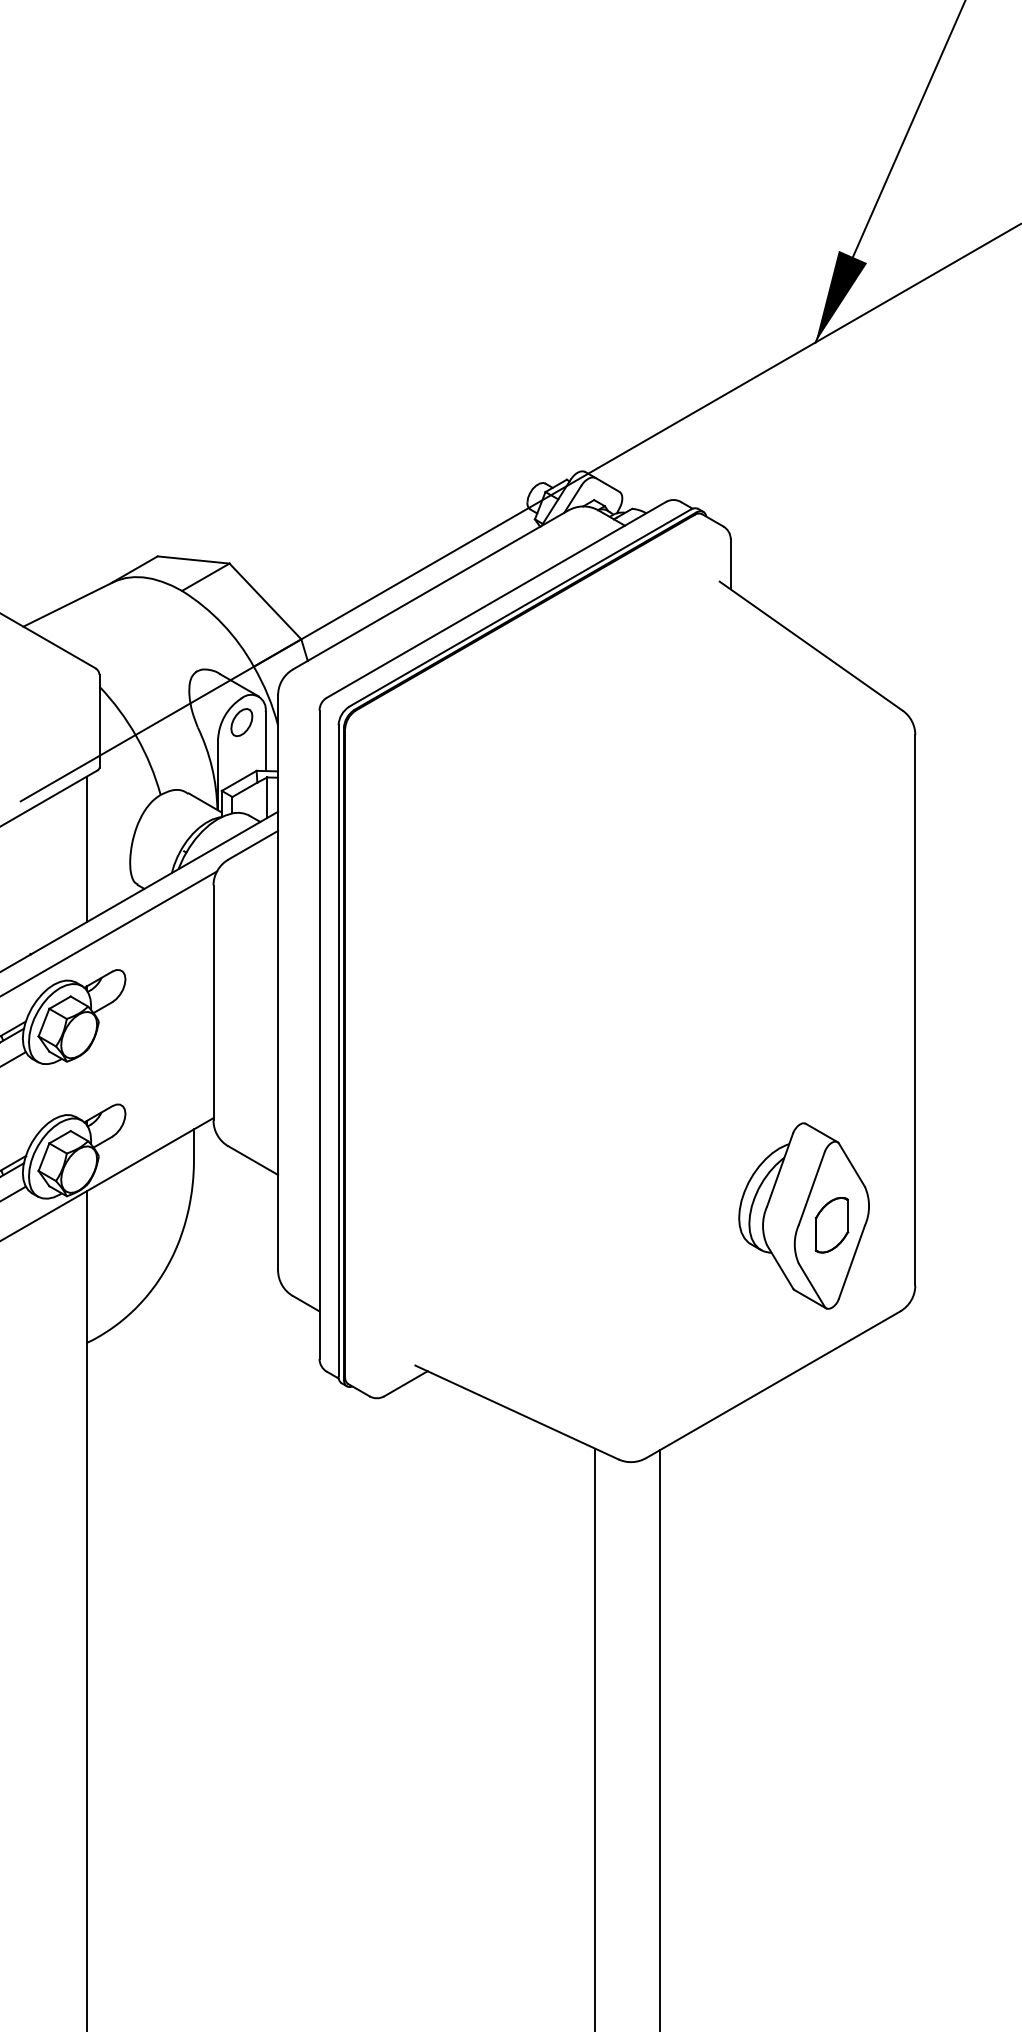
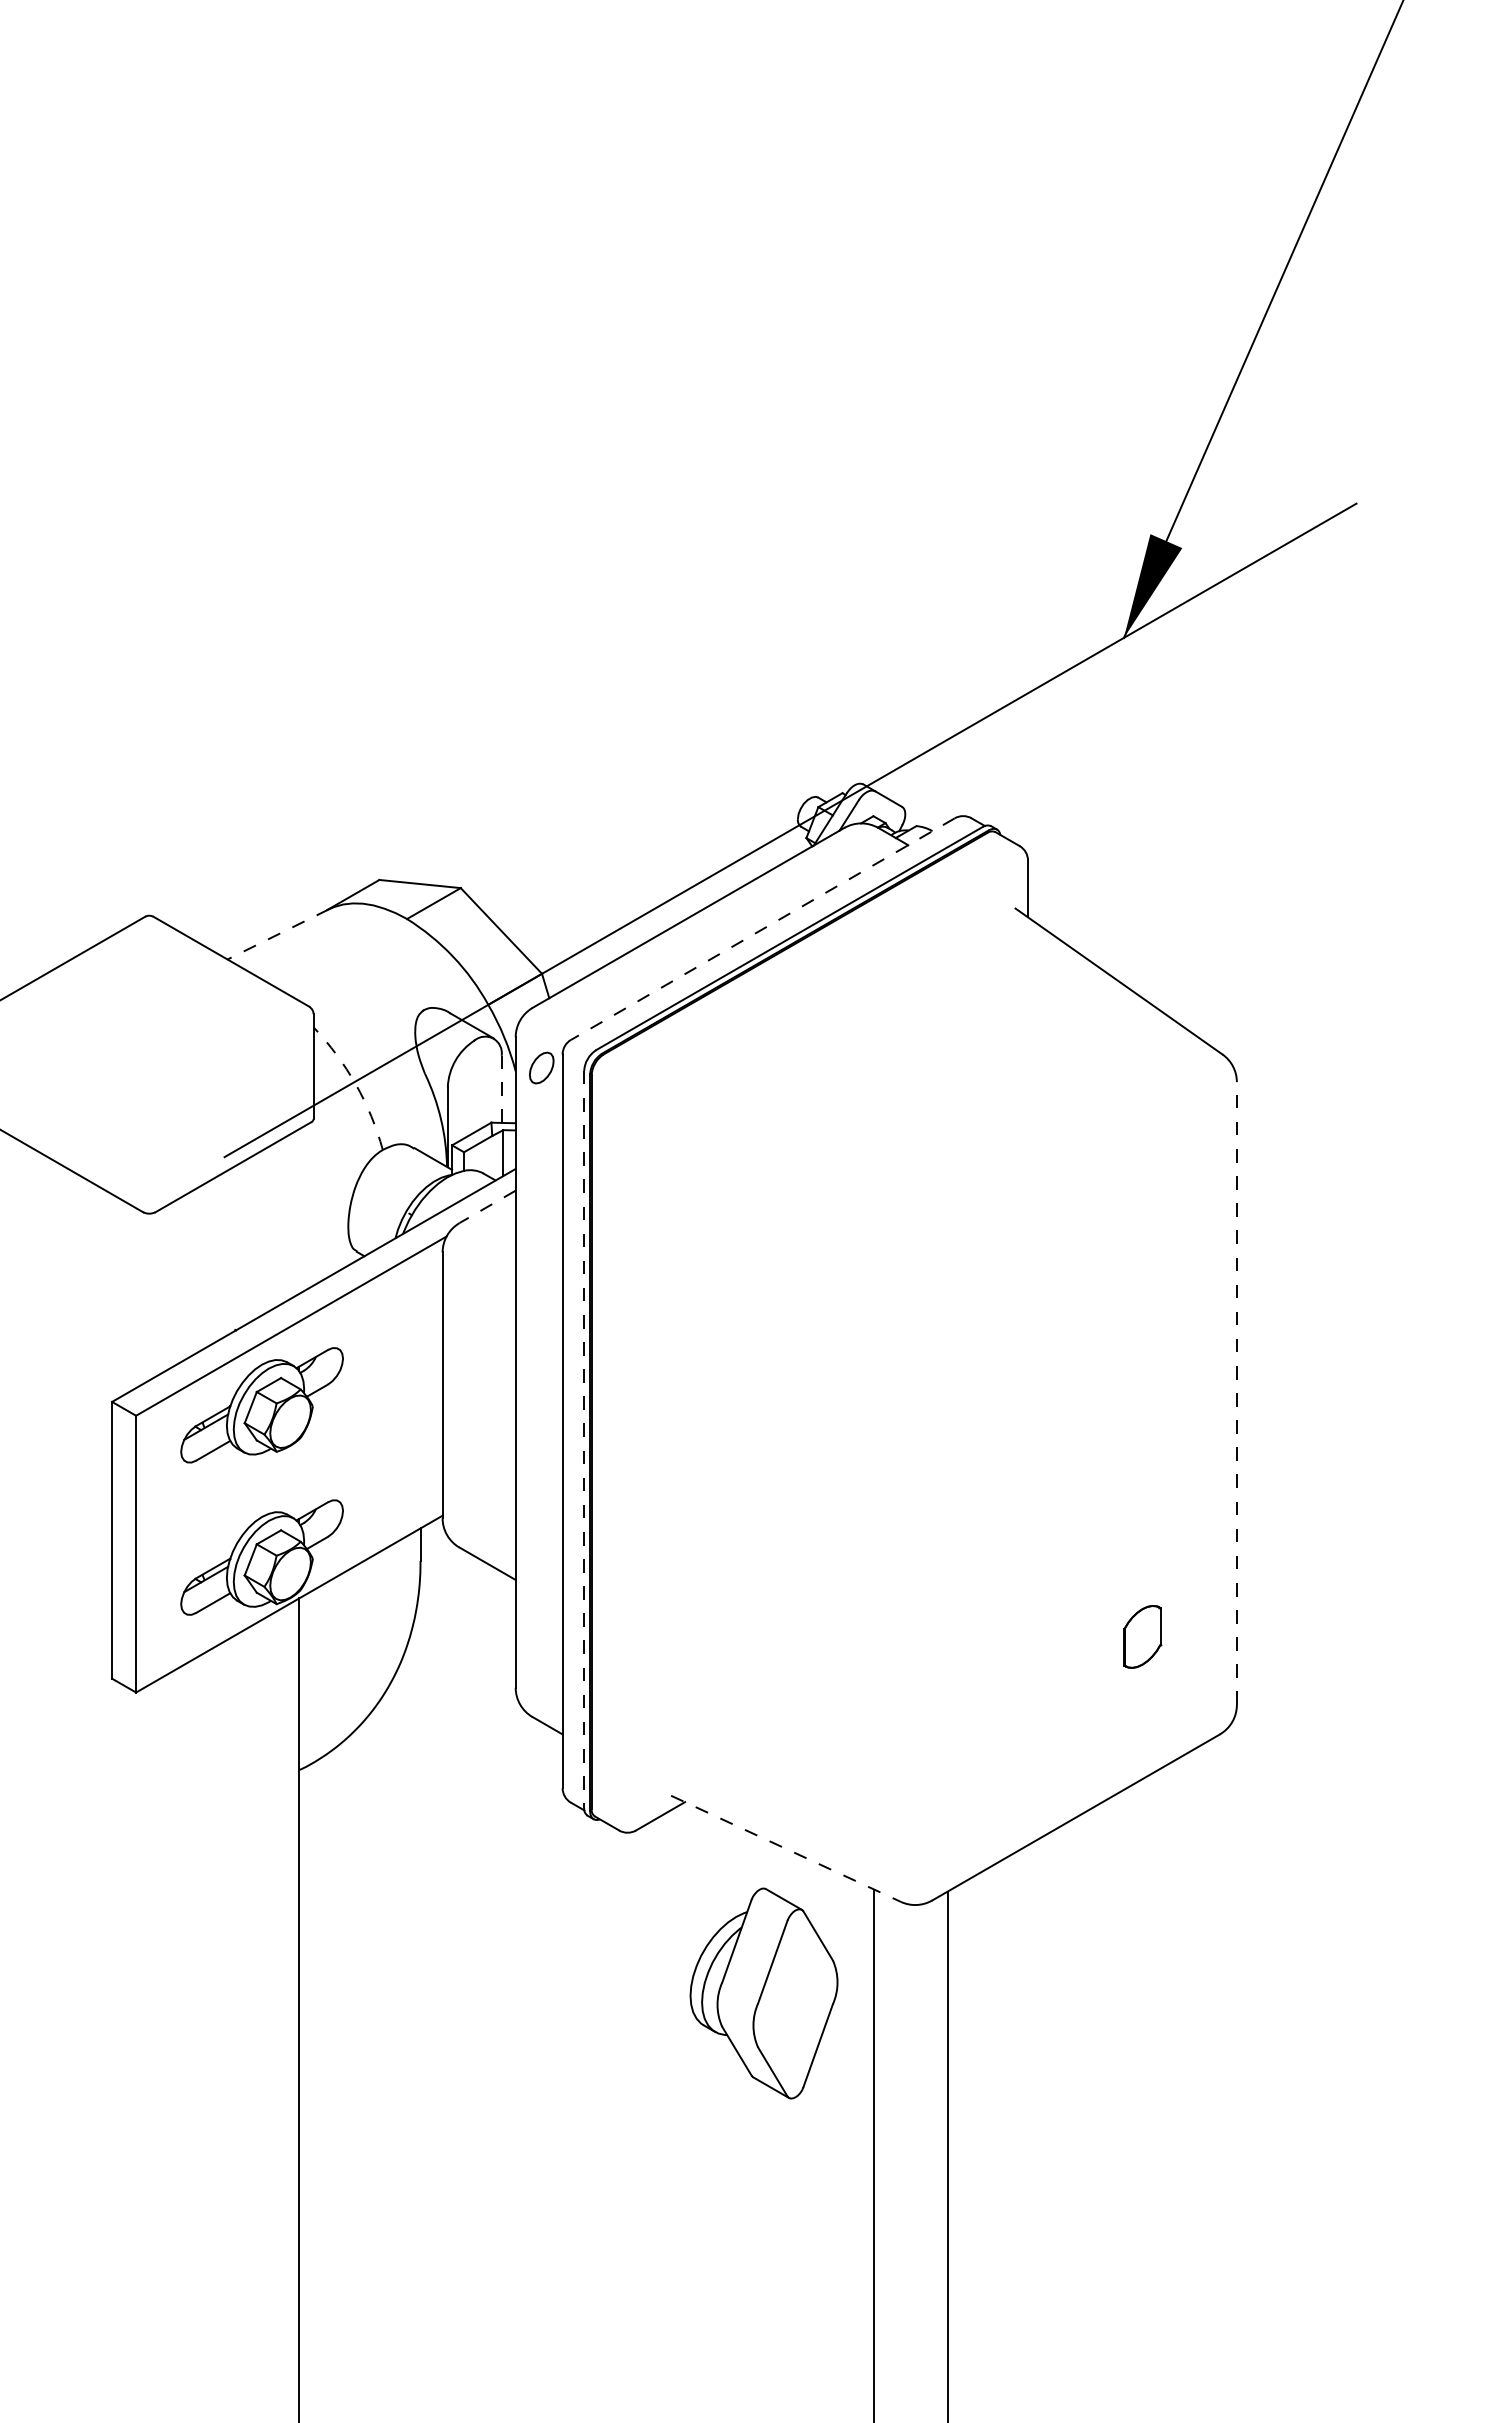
line: (496, 600) -> (762, 929), solid -> dashed
line: (68, 604) -> (278, 934), solid -> dashed
part: (241, 722) -> (541, 1067), moved
arc: (136, 737) -> (355, 1084), solid -> dashed
line: (265, 741) -> (501, 1089), solid -> dashed
line: (253, 845) -> (487, 1207), solid -> dashed
line: (87, 849) -> (299, 1211), removed
line: (914, 1010) -> (1236, 1393), solid -> dashed
line: (338, 1050) -> (584, 1439), solid -> dashed
part: (803, 1216) -> (763, 1993), moved
line: (517, 1412) -> (786, 1848), solid -> dashed

